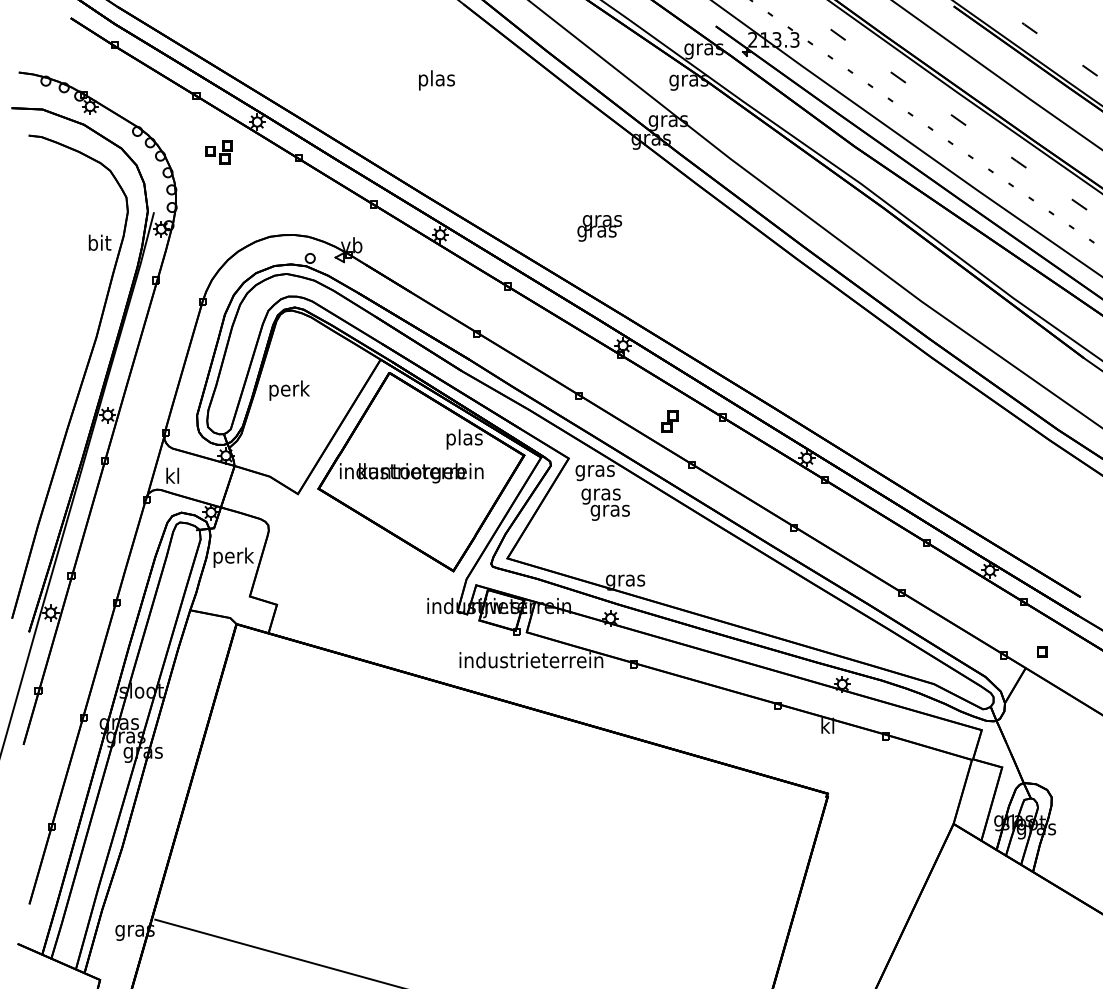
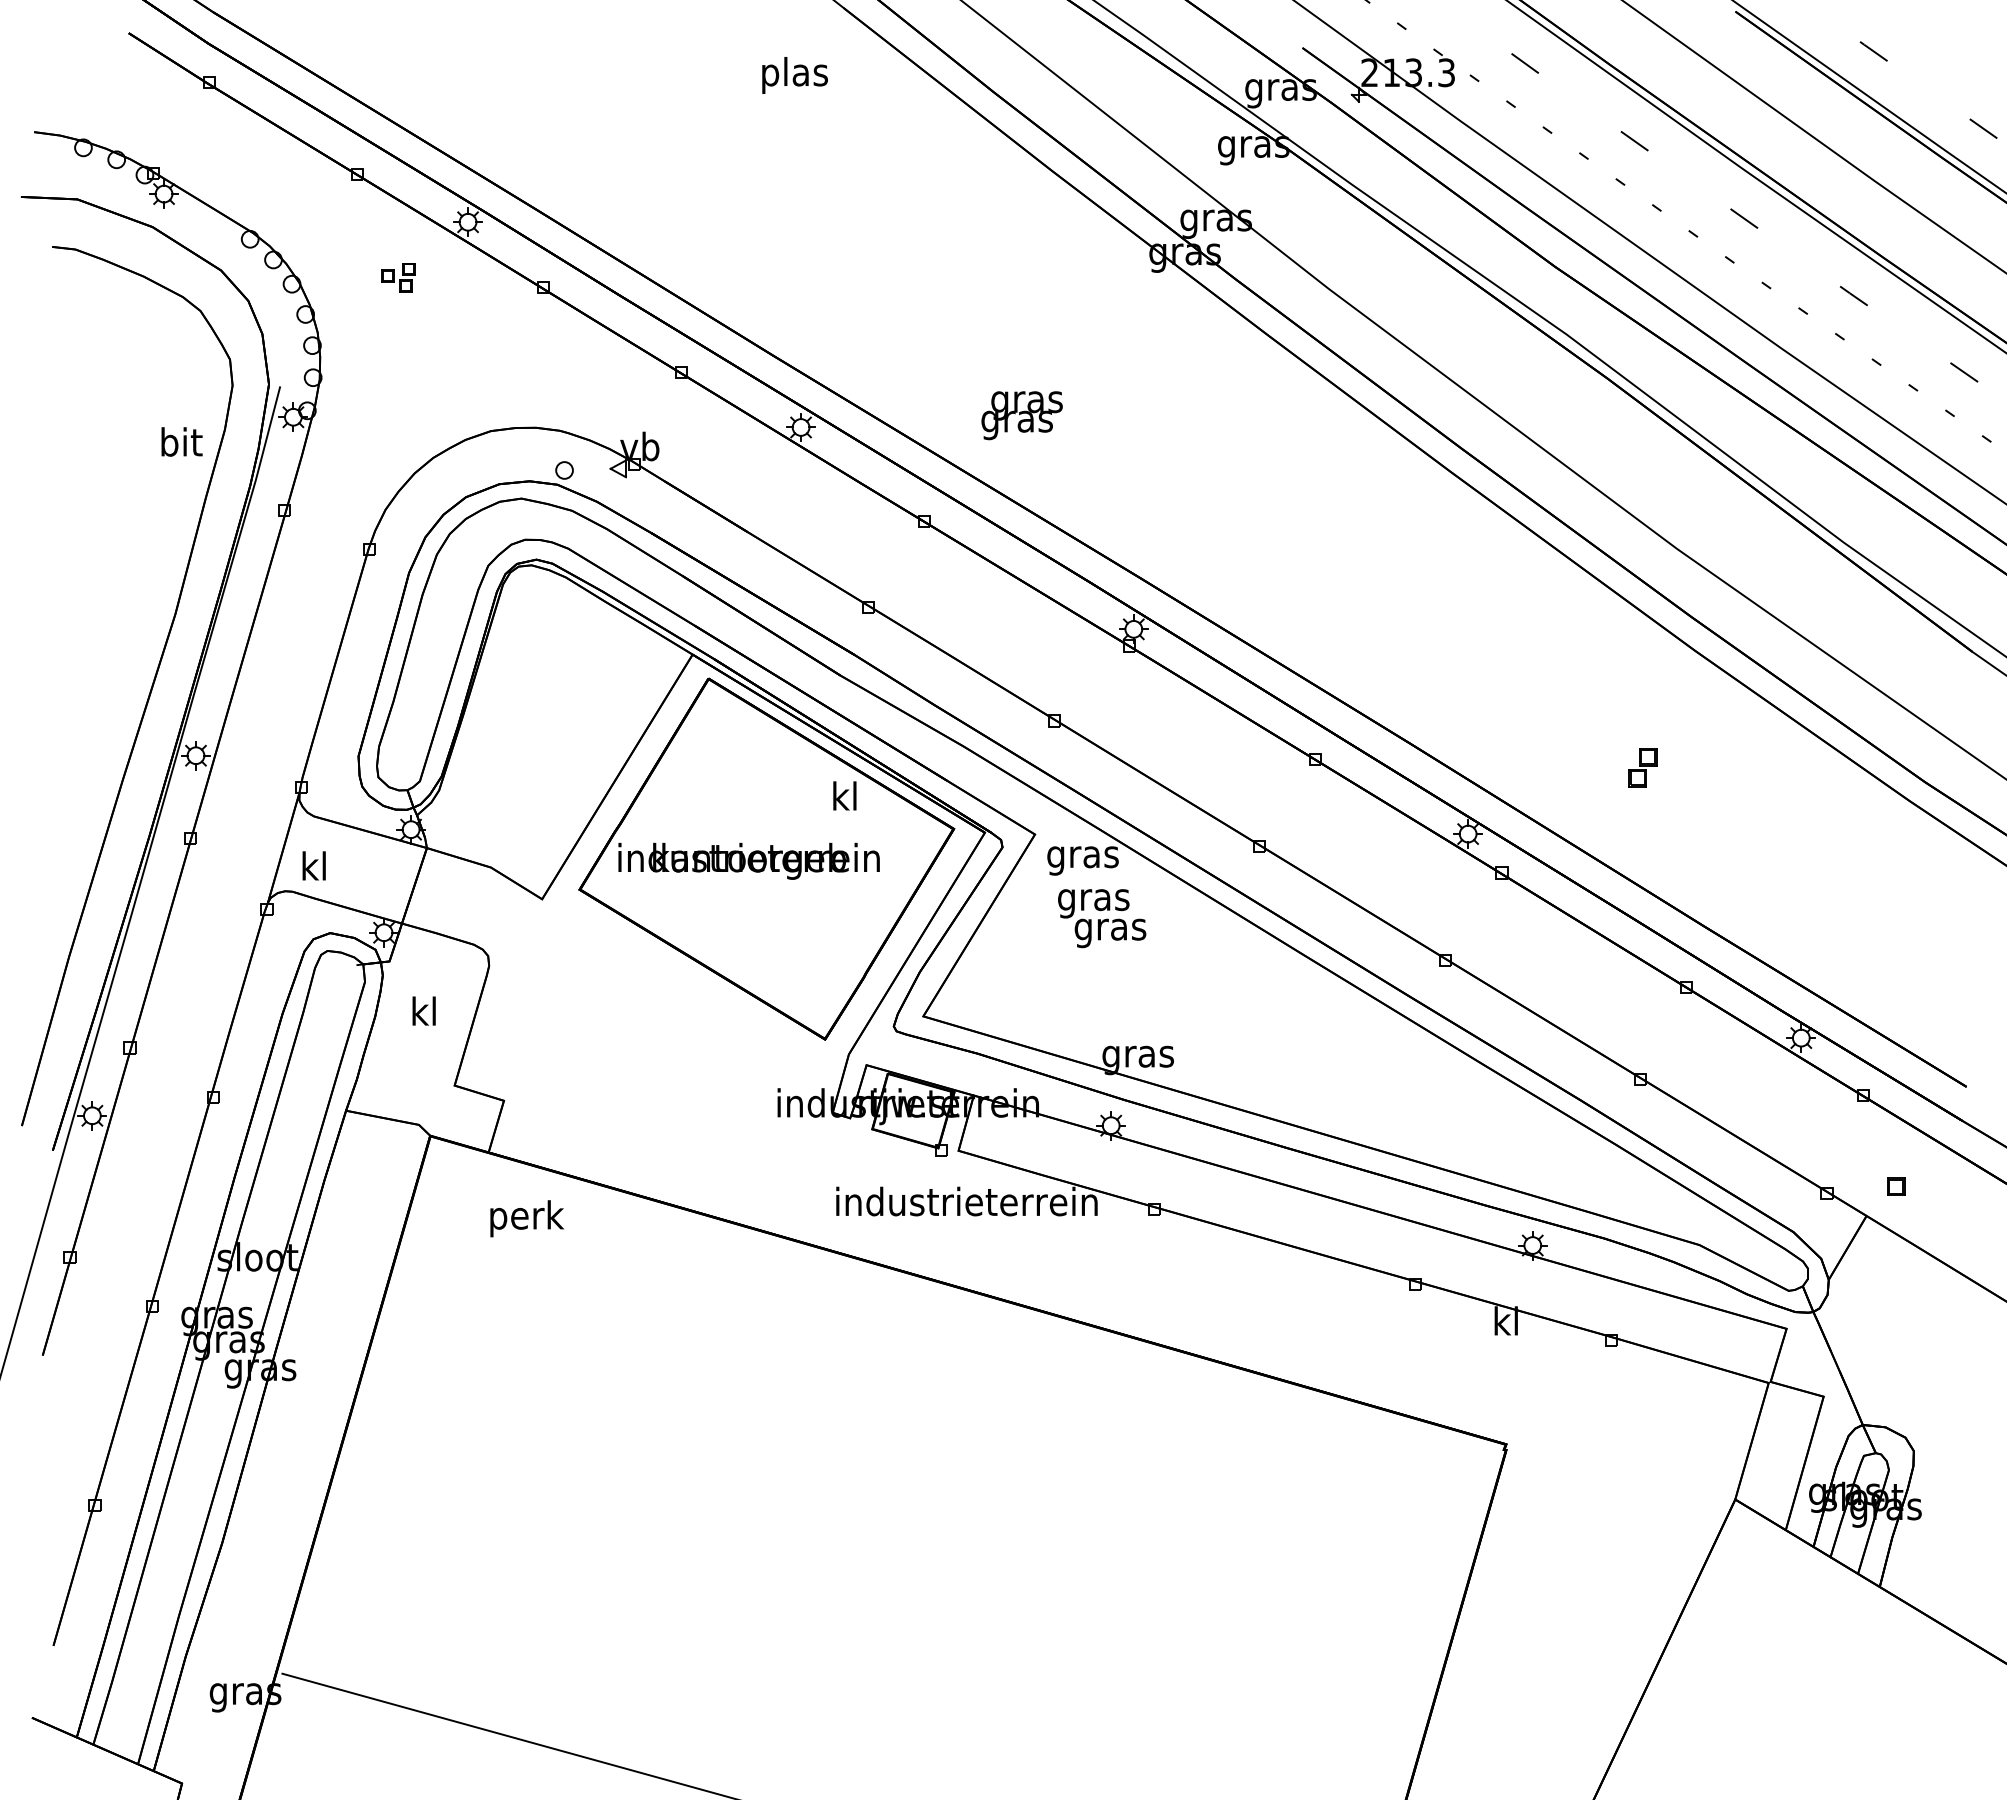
text: (436, 80) -> (794, 75), moved
part: (218, 152) -> (397, 277), size x0.7
text: (599, 228) -> (1021, 415), moved
text: (289, 390) -> (526, 1218), moved
part: (669, 421) -> (1642, 767), moved
text: (464, 439) -> (845, 799), plas -> kl
text: (233, 557) -> (424, 1014), perk -> kl

